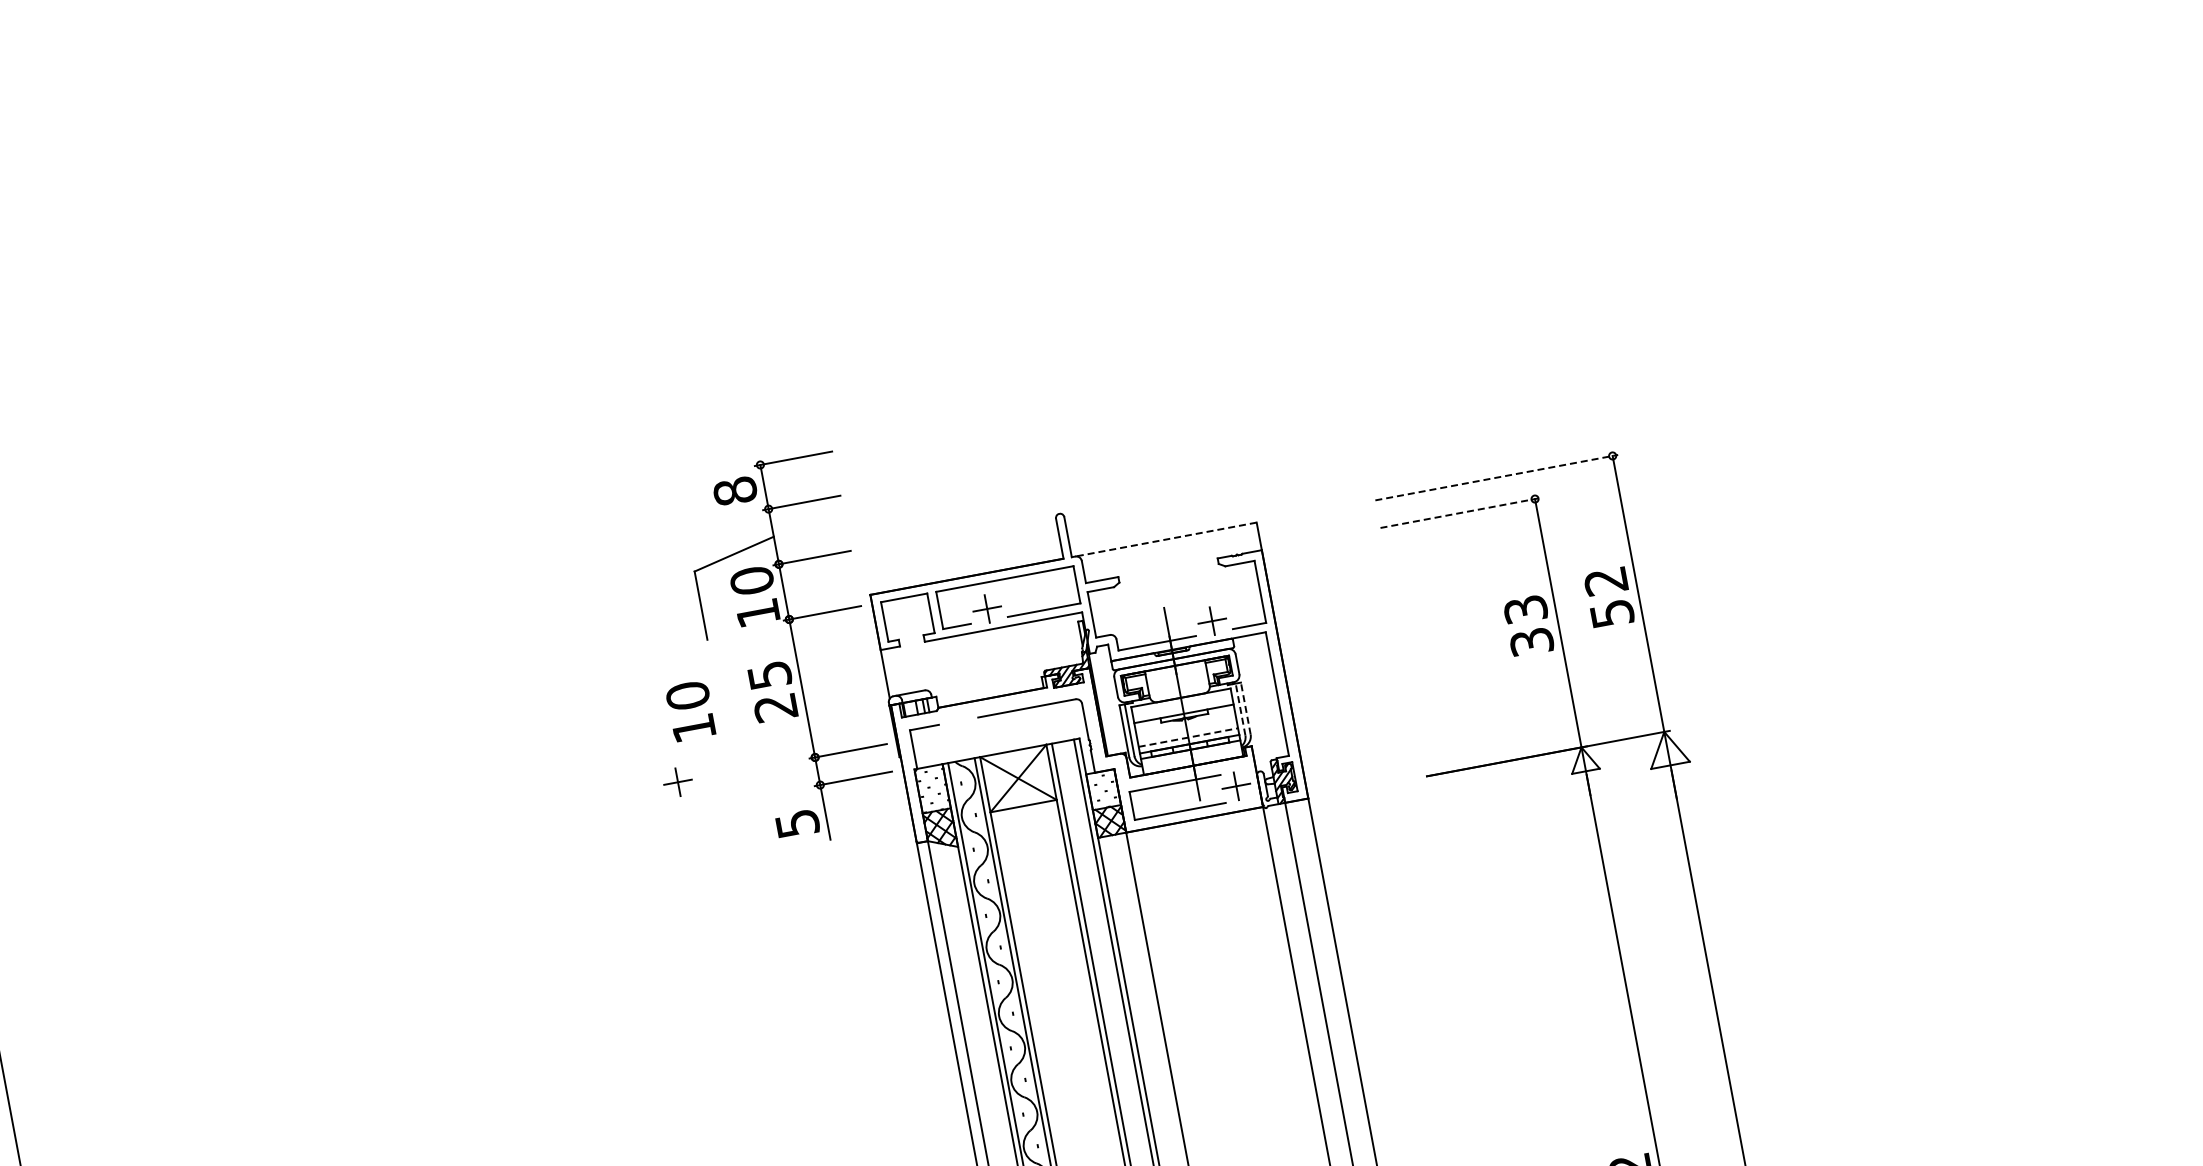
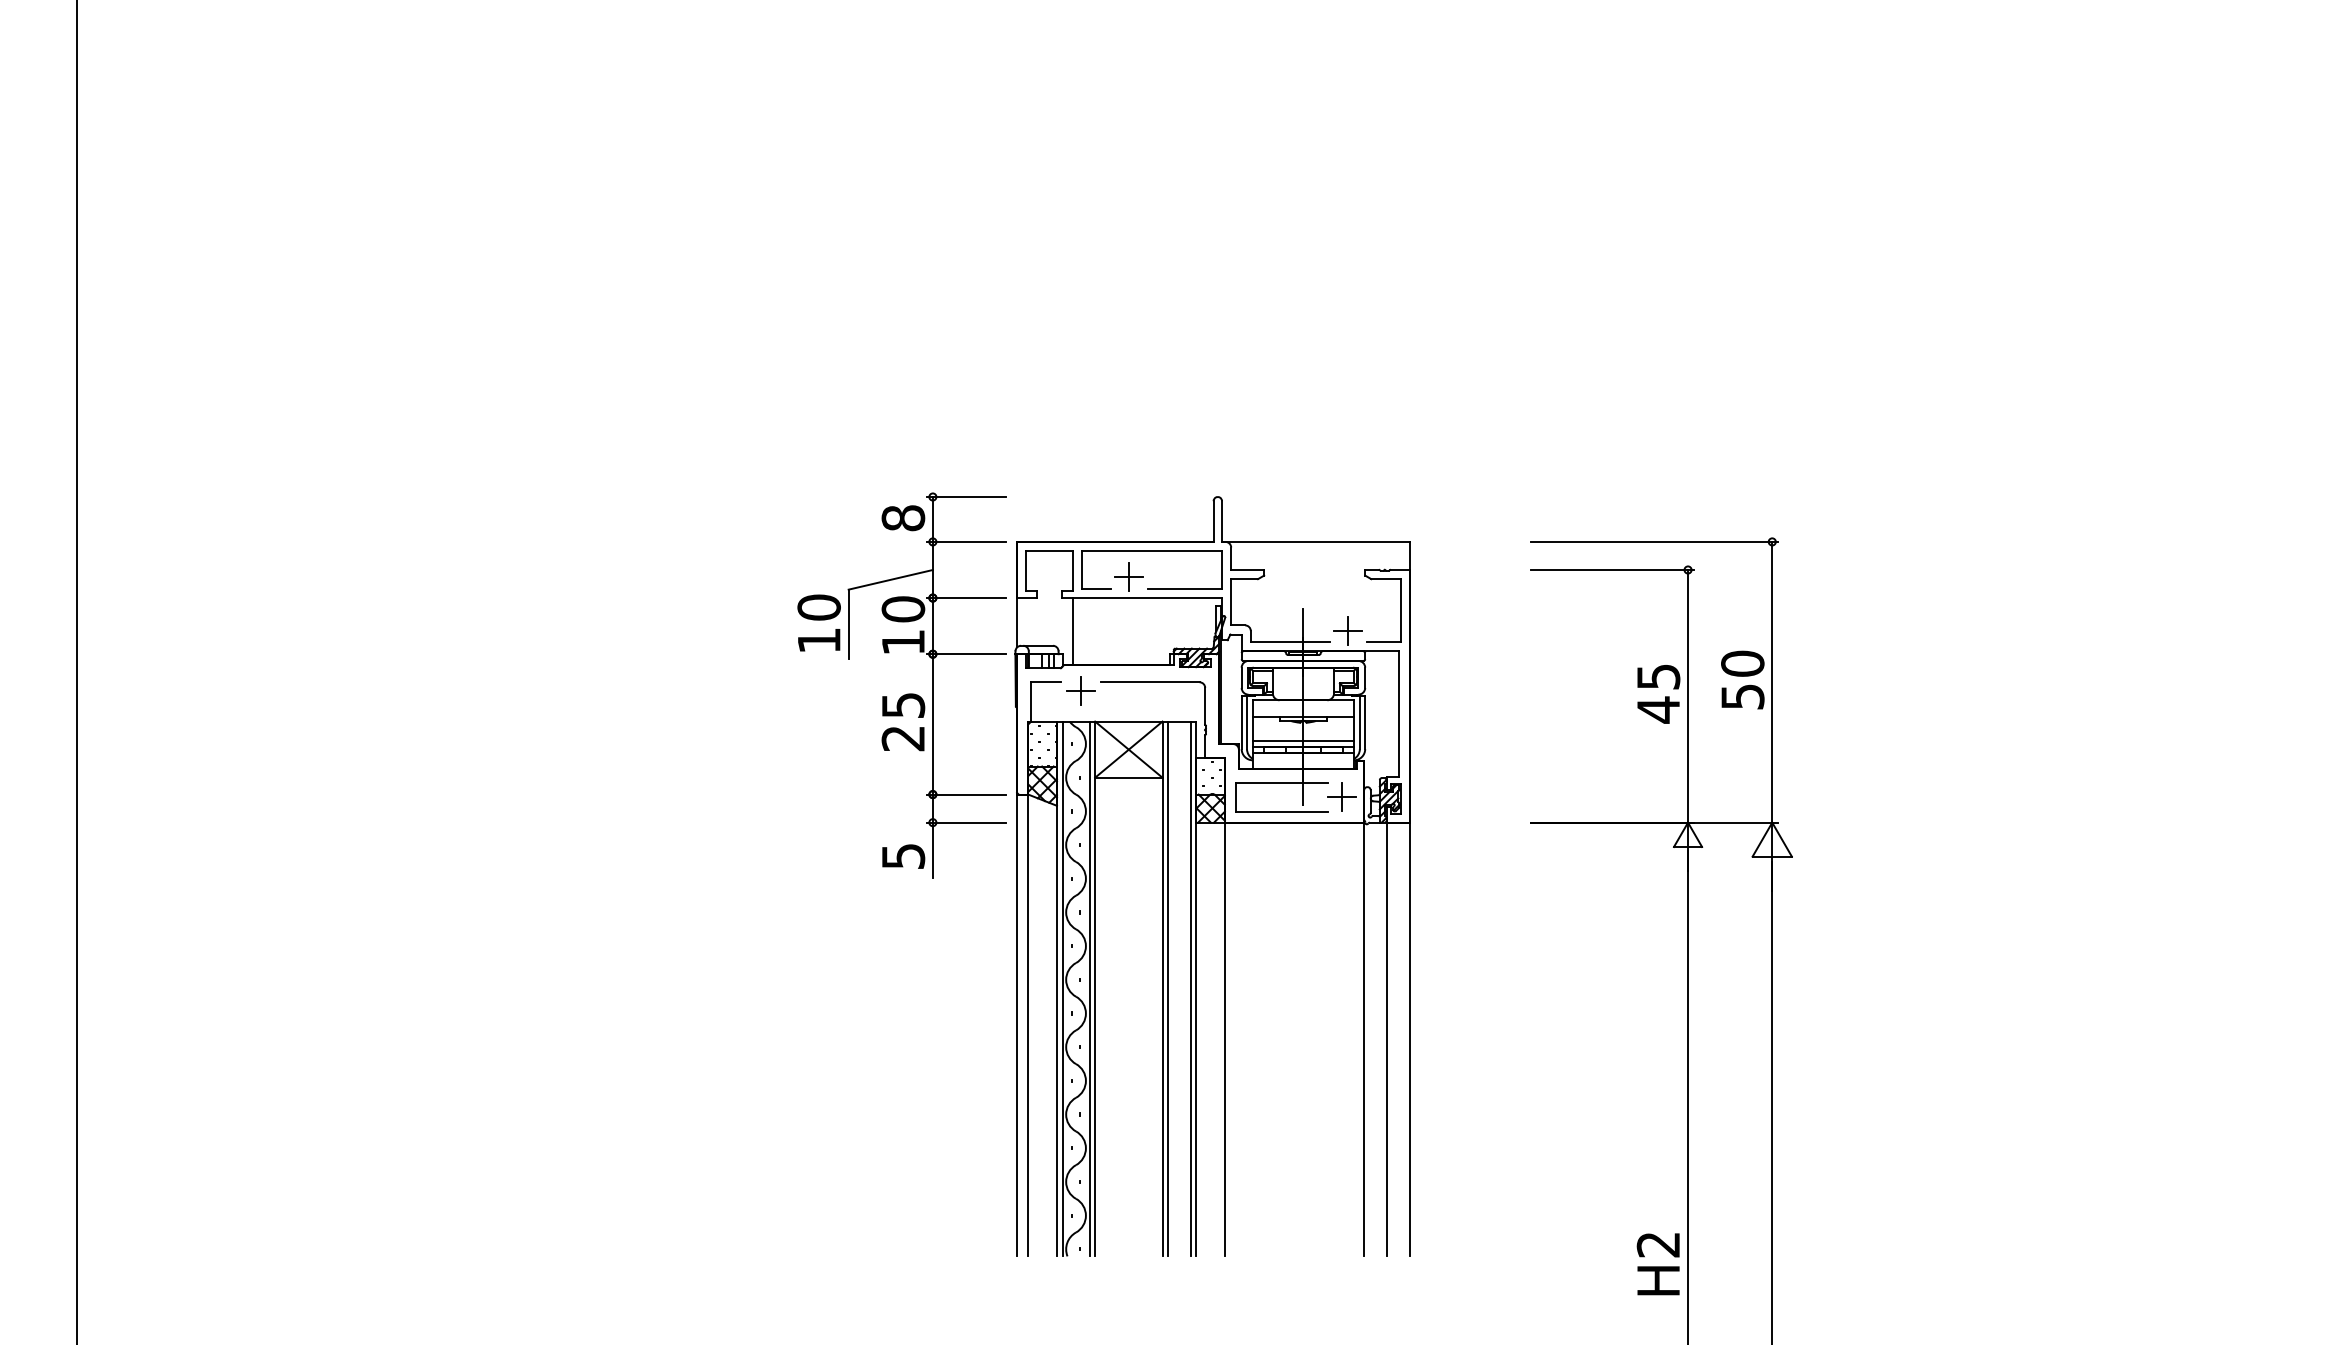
line: (1496, 477) -> (1654, 541), dashed -> solid
line: (1460, 513) -> (1612, 570), dashed -> solid
line: (1164, 539) -> (1316, 541), dashed -> solid
text: (1605, 580) -> (1742, 663), 52 -> 50
text: (1528, 625) -> (1658, 693), 33 -> 45
part: (788, 651) -> (926, 685), moved
line: (942, 672) -> (1073, 631), added
line: (1246, 708) -> (1365, 722), dashed -> solid
line: (1240, 709) -> (1359, 722), dashed -> solid
line: (1188, 737) -> (1303, 740), dashed -> solid
part: (677, 782) -> (1080, 690), moved

